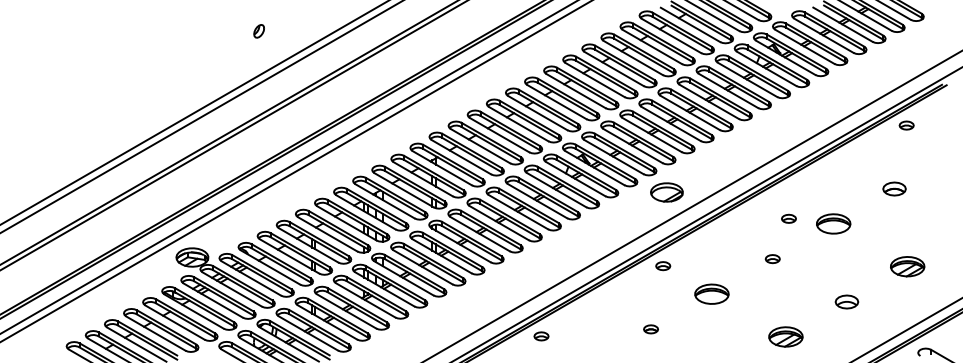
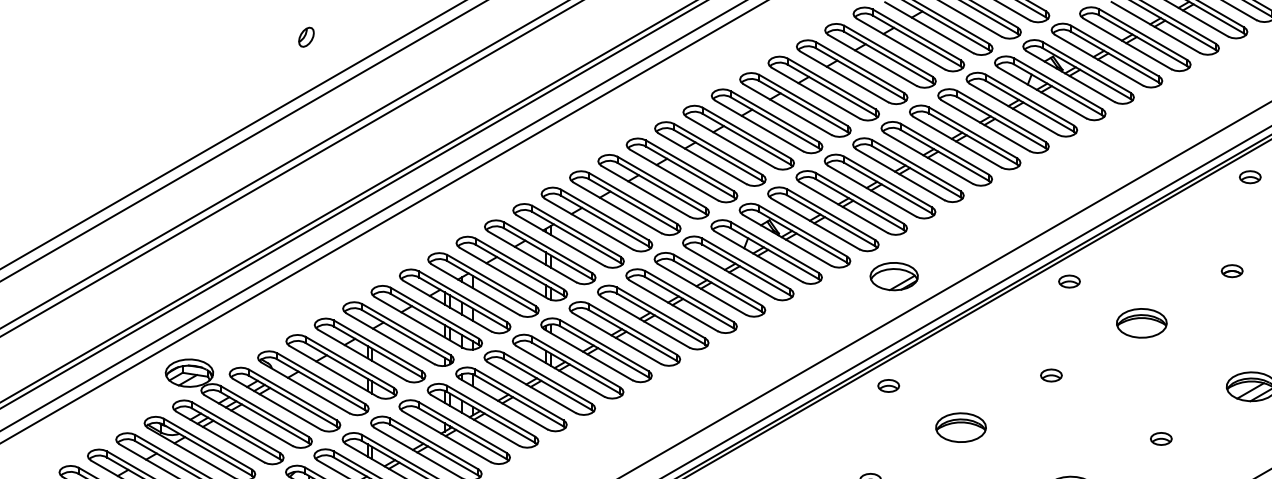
part: (258, 31) -> (305, 37), moved
part: (894, 188) -> (1232, 270), size x0.62
part: (788, 218) -> (1068, 281), moved
part: (846, 301) -> (1160, 438), size x0.62

